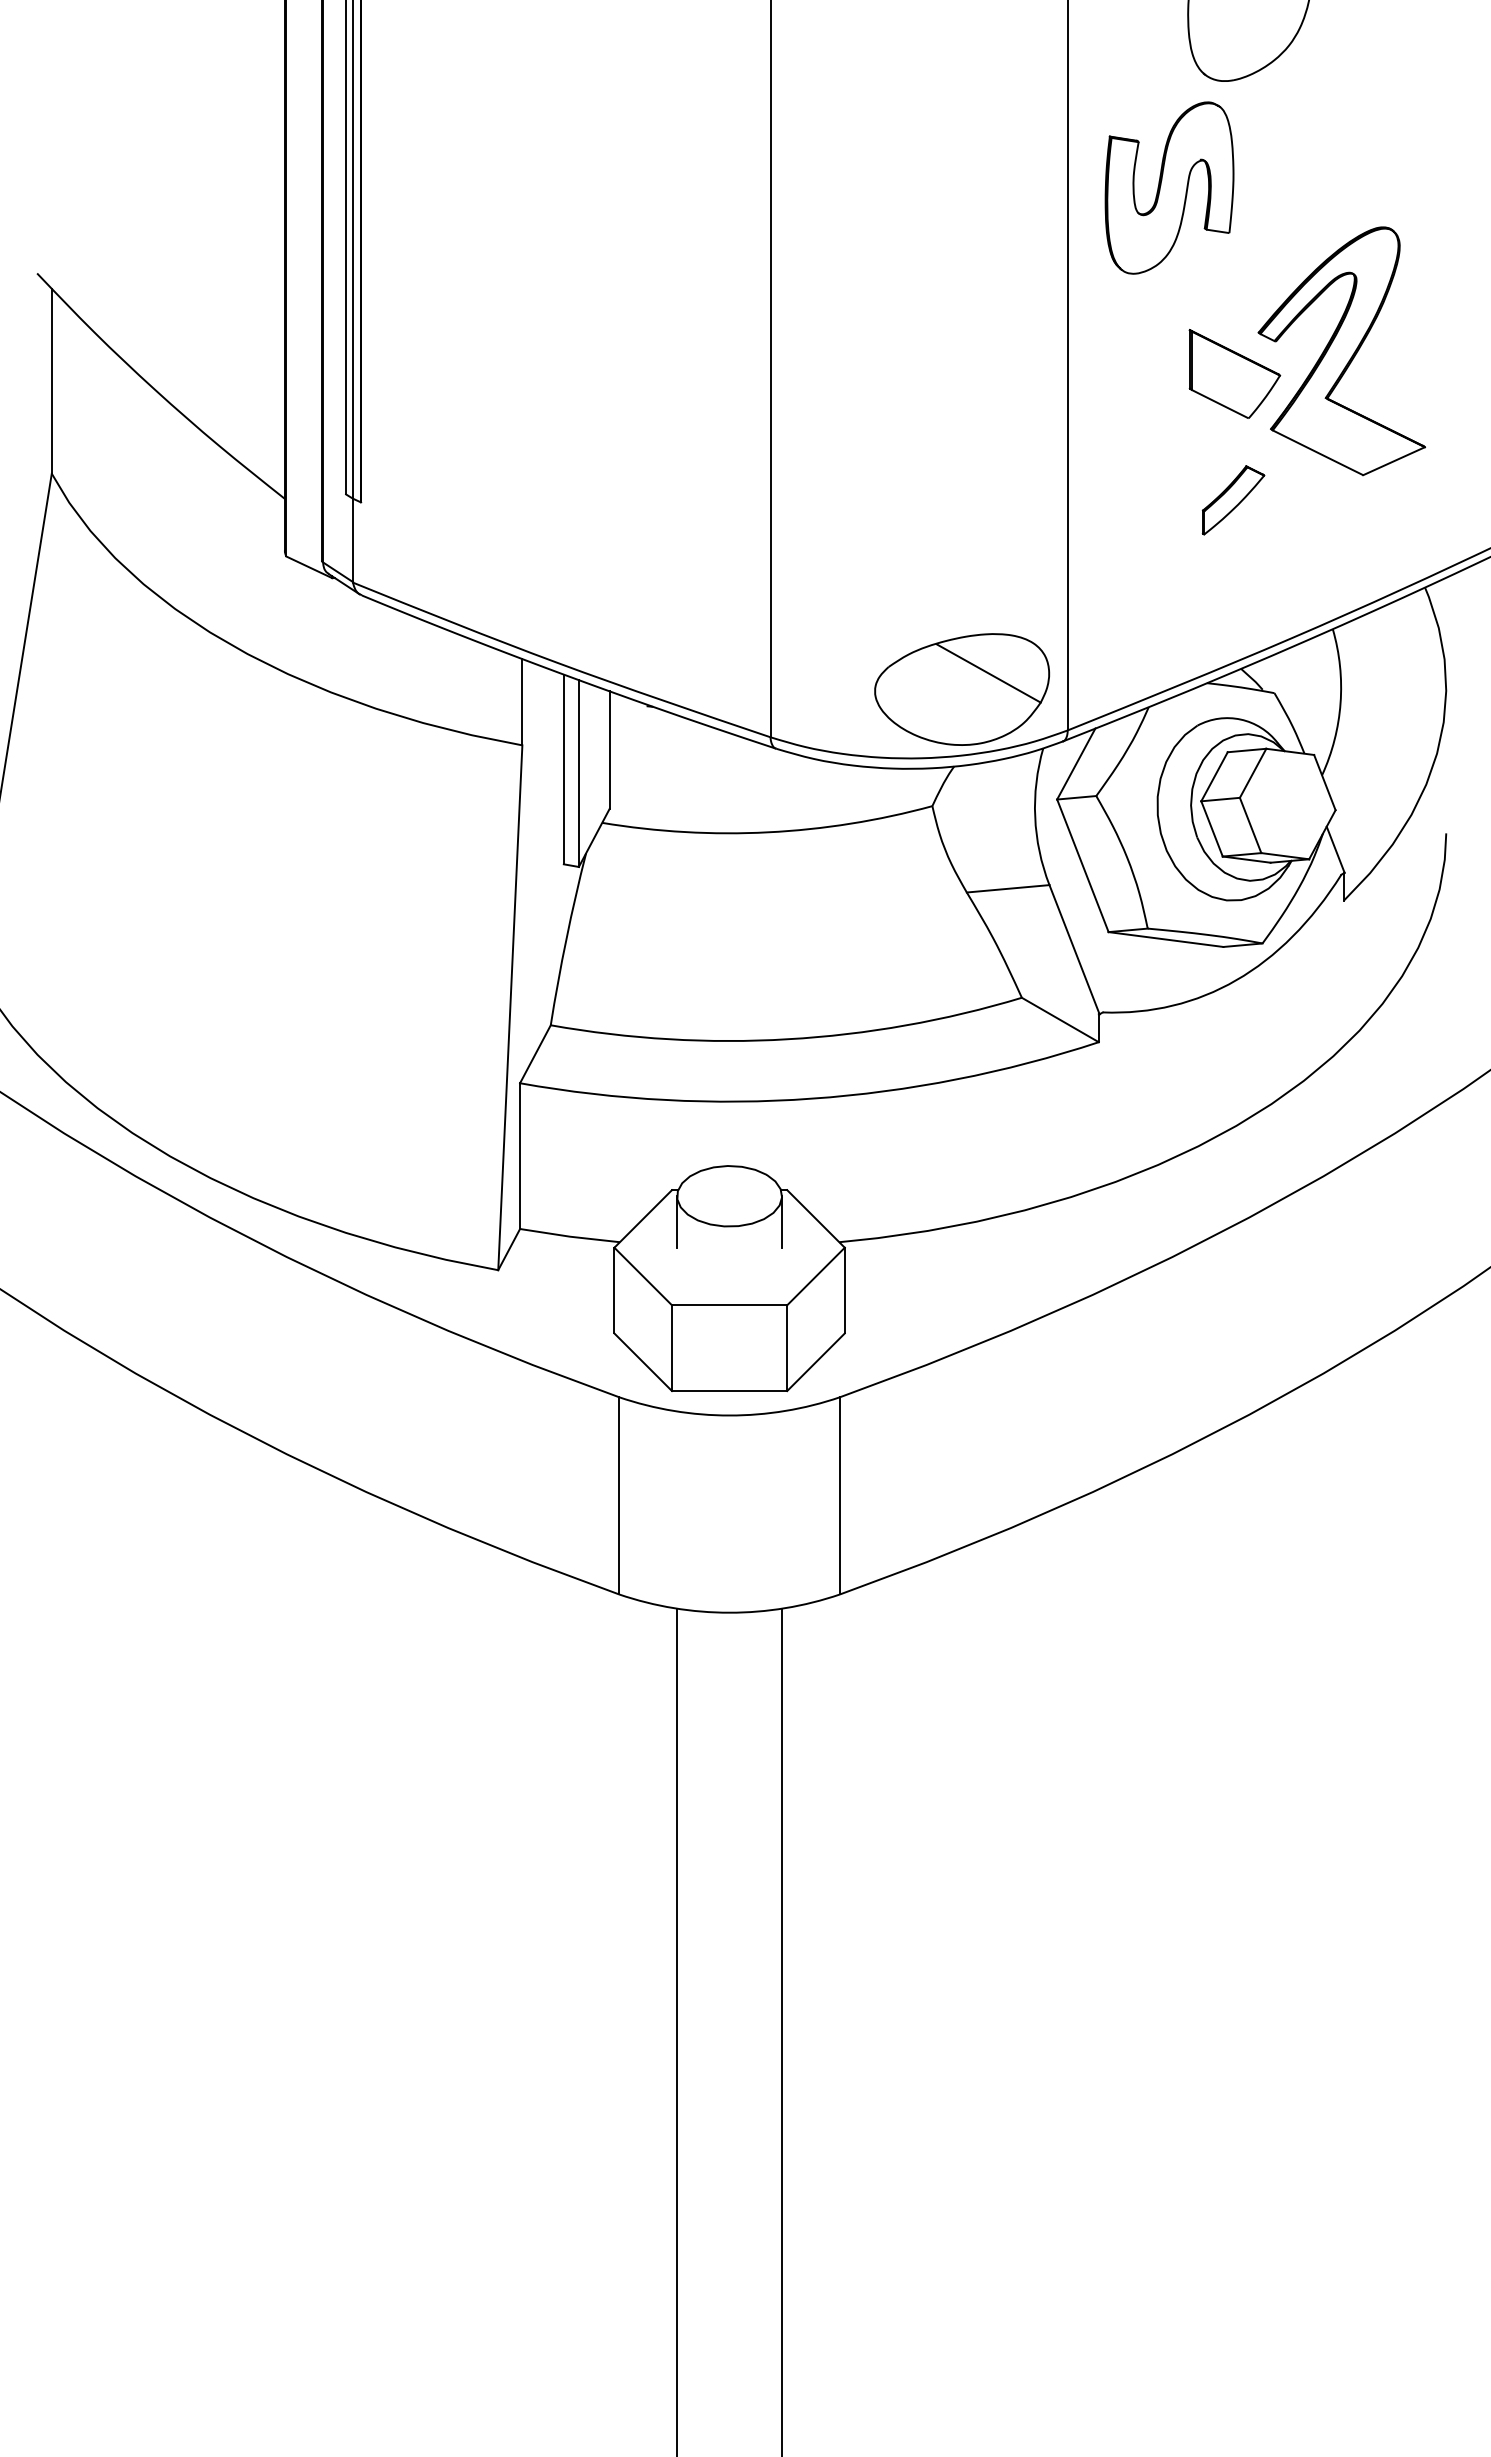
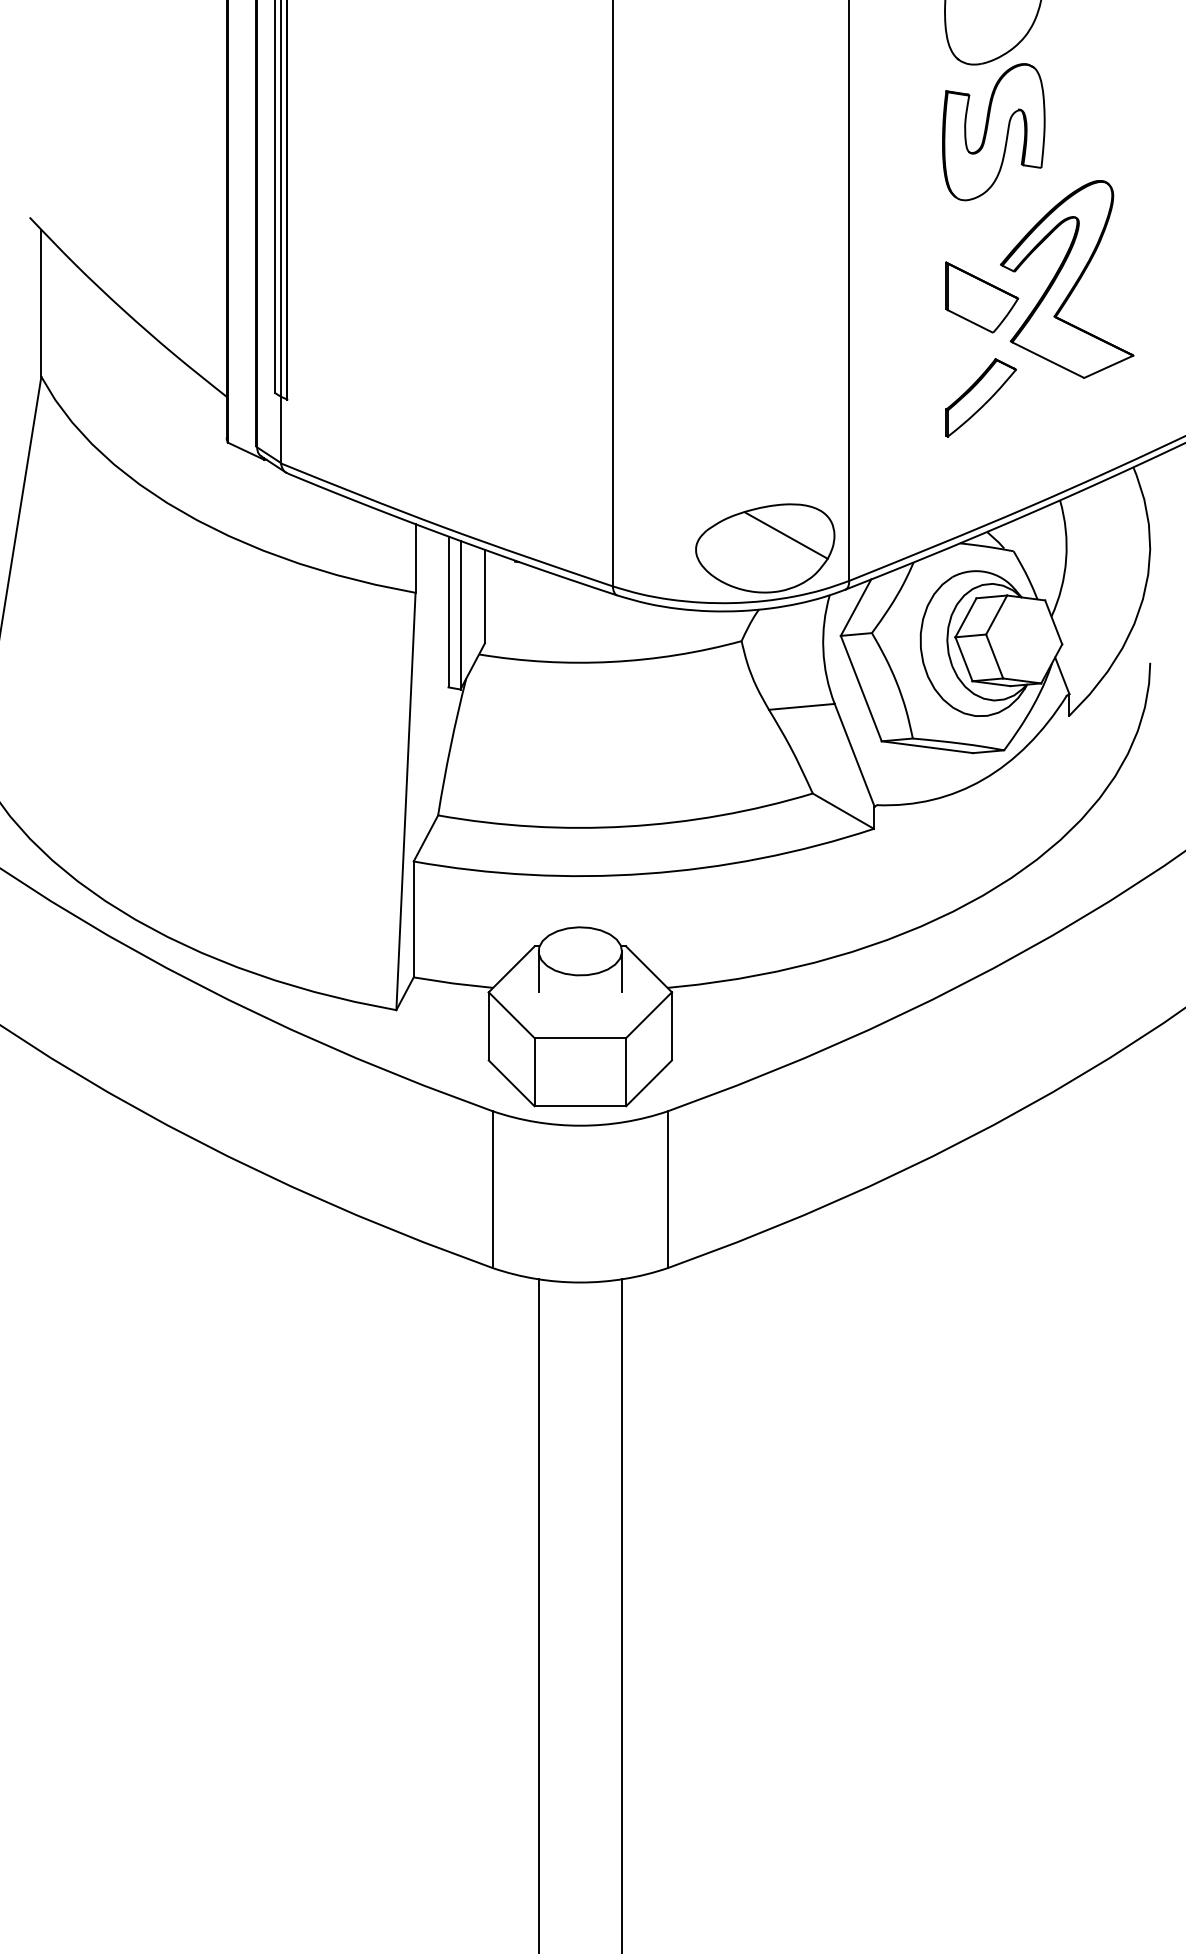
part: (1169, 187) -> (993, 131), moved
part: (1233, 500) -> (981, 398), size x1.43

